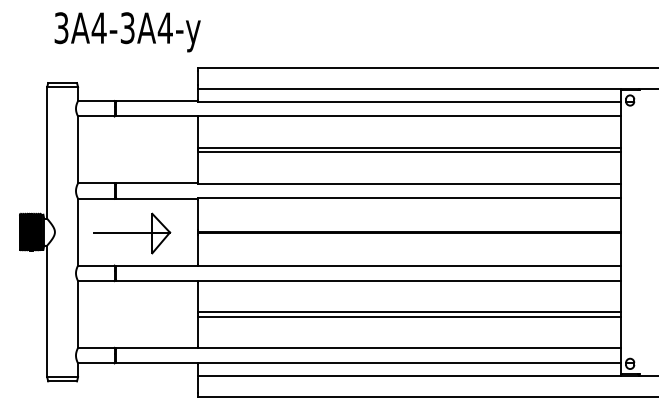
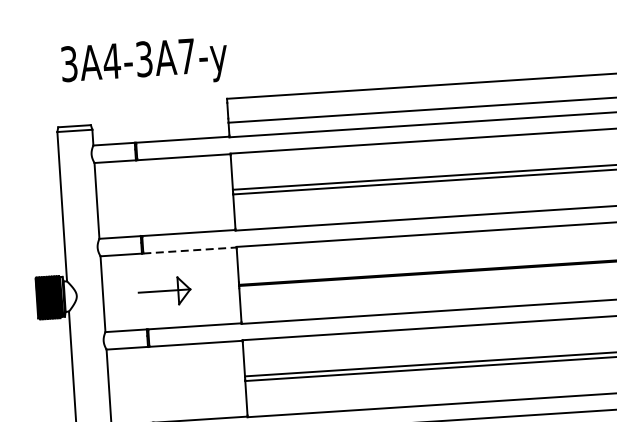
text: (164, 27) -> (185, 55), 3A4-3A4-y -> 3A4-3A7-y
line: (157, 198) -> (190, 250), solid -> dashed
part: (132, 233) -> (164, 291), size x0.6

